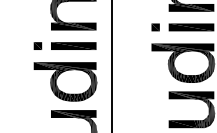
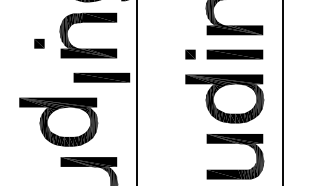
part: (37, 45) -> (39, 43), moved
part: (73, 45) -> (101, 77), moved
part: (65, 81) -> (58, 121), moved

